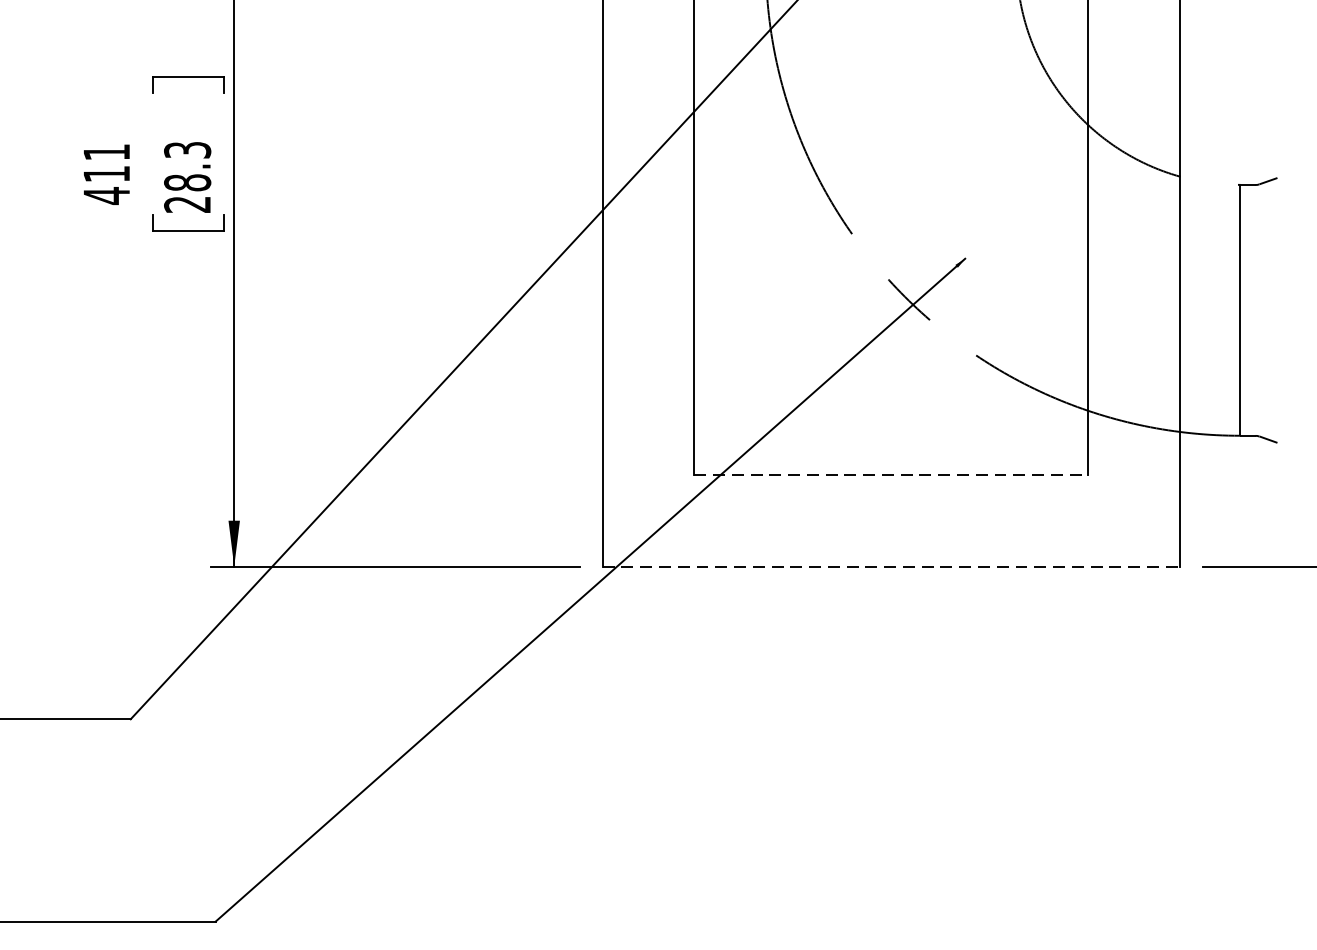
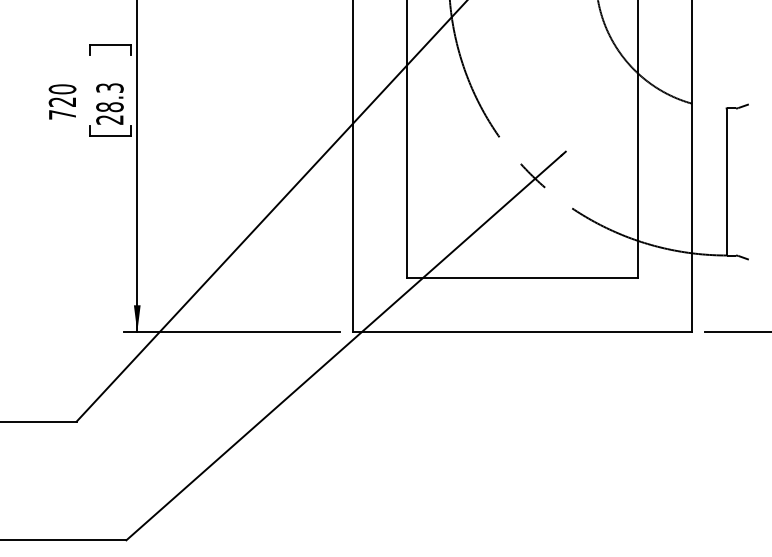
text: (106, 174) -> (62, 102), 411 -> 720
line: (891, 475) -> (522, 278), dashed -> solid
line: (891, 567) -> (522, 332), dashed -> solid

